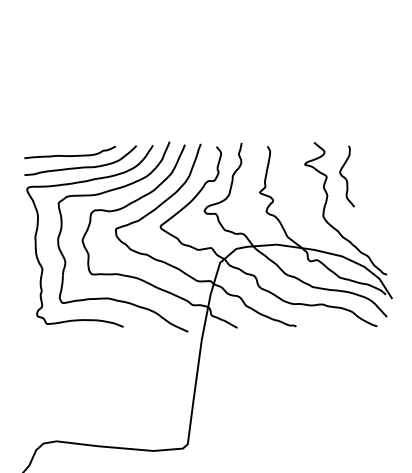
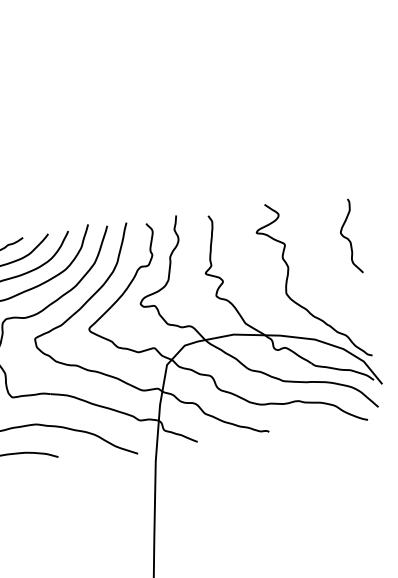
curve: (345, 177) -> (348, 238), moved

